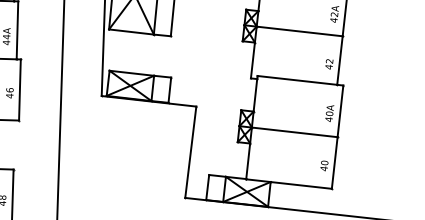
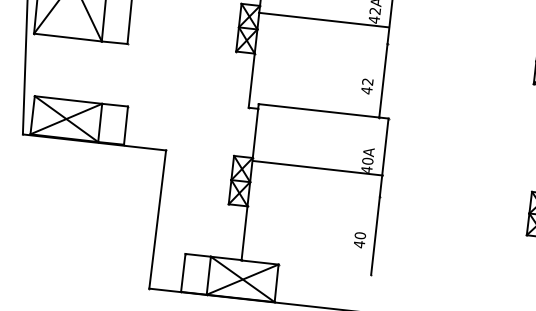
line: (299, 31) -> (323, 20), moved
line: (294, 132) -> (317, 168), moved
line: (300, 185) -> (323, 269), removed

